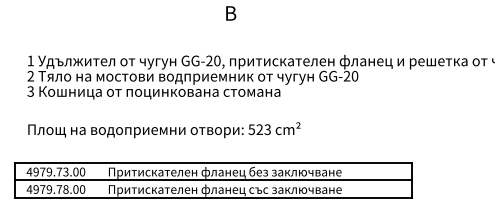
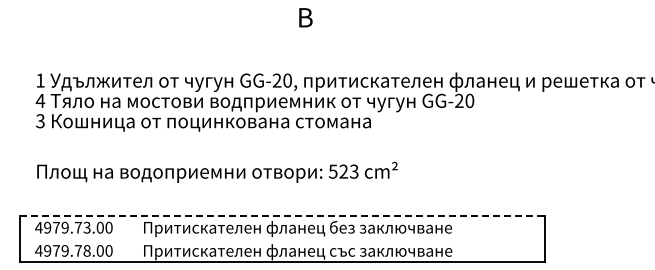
text: (30, 75) -> (40, 100), 2 -> 4
line: (213, 162) -> (282, 215), solid -> dashed
line: (212, 180) -> (281, 238), removed

